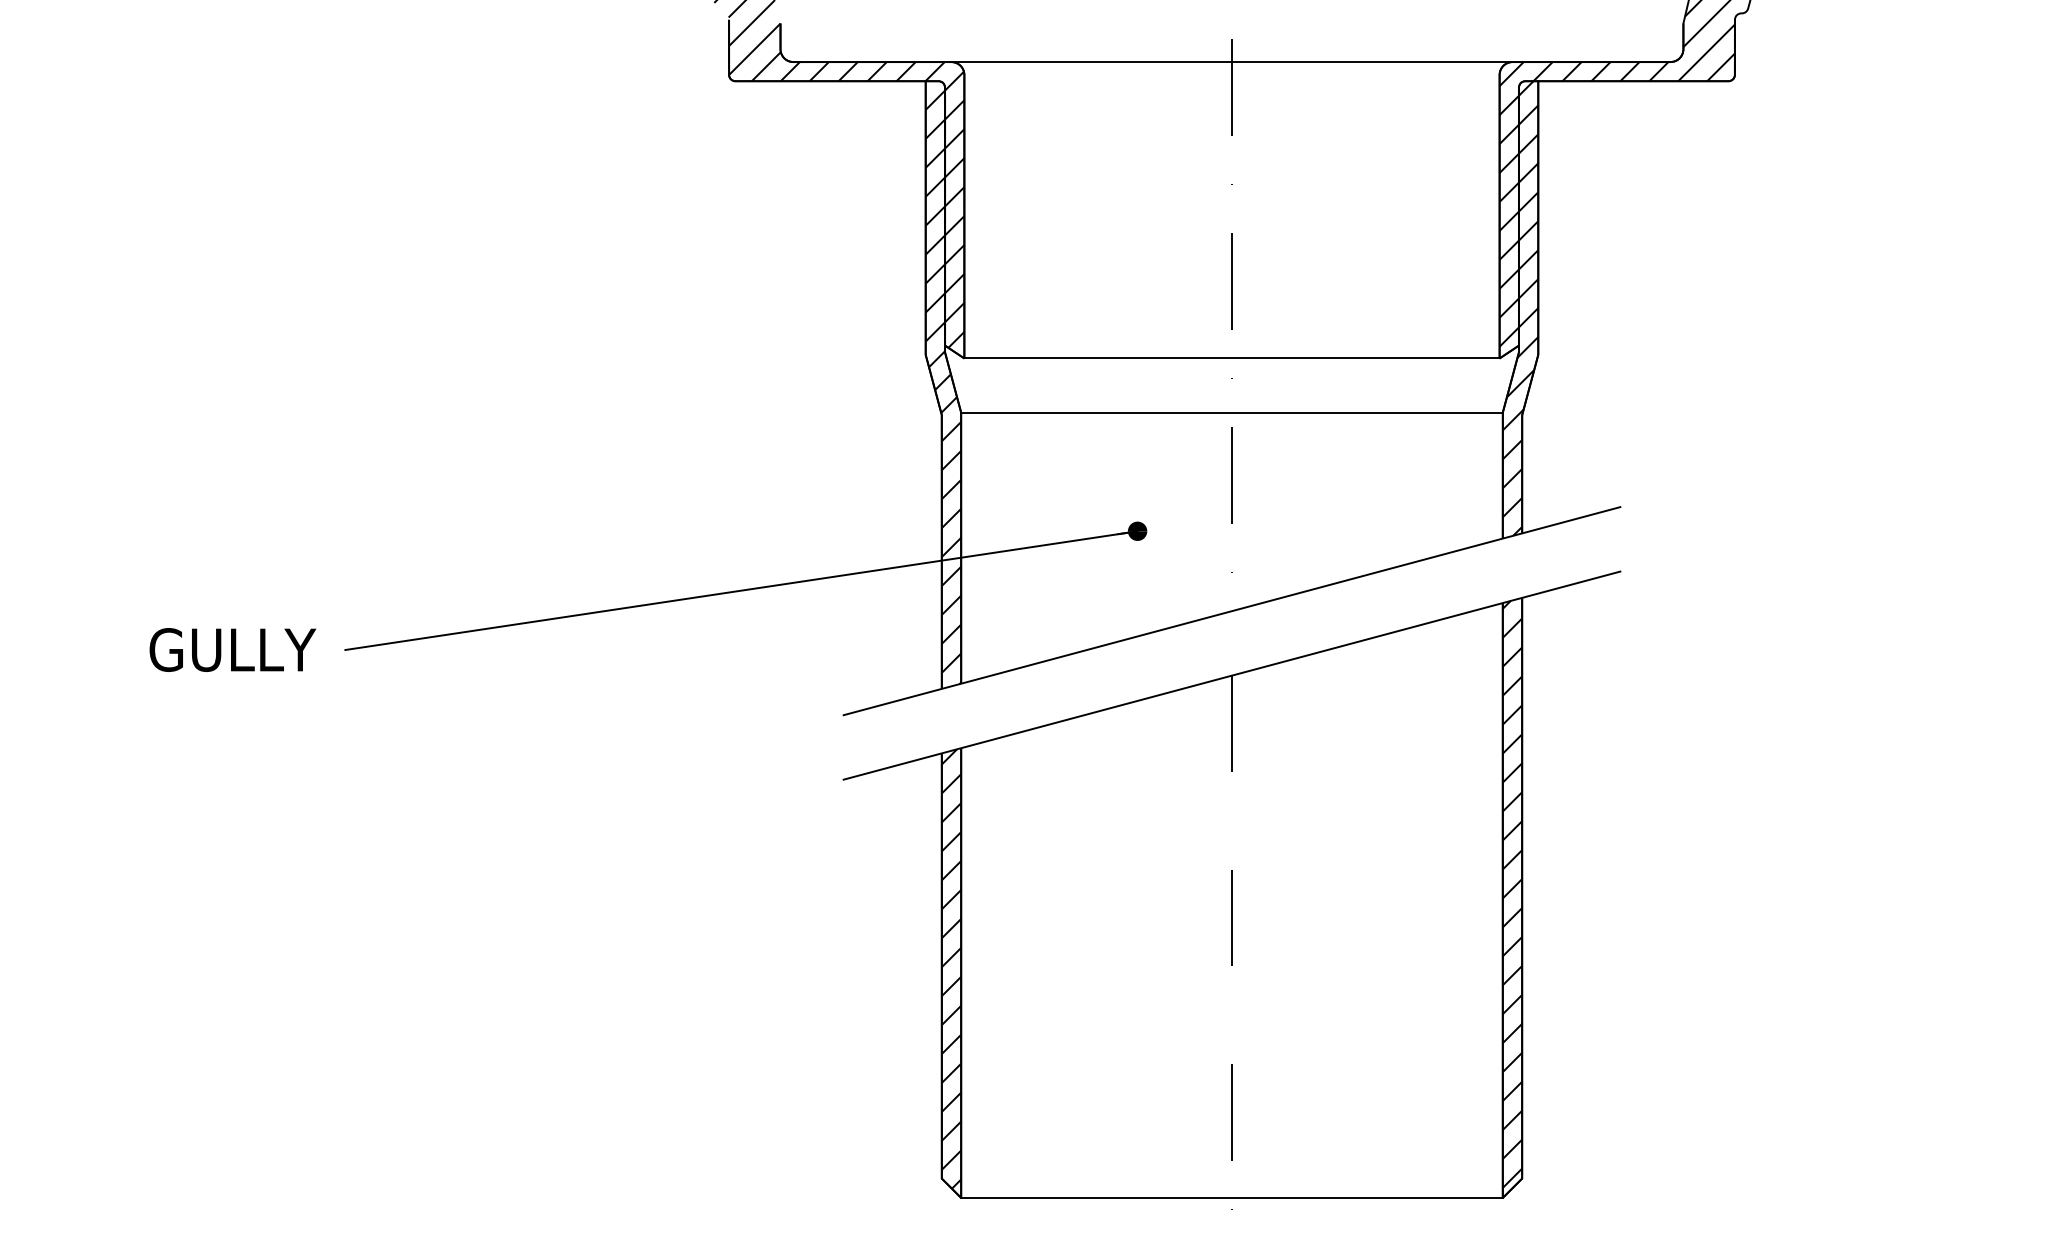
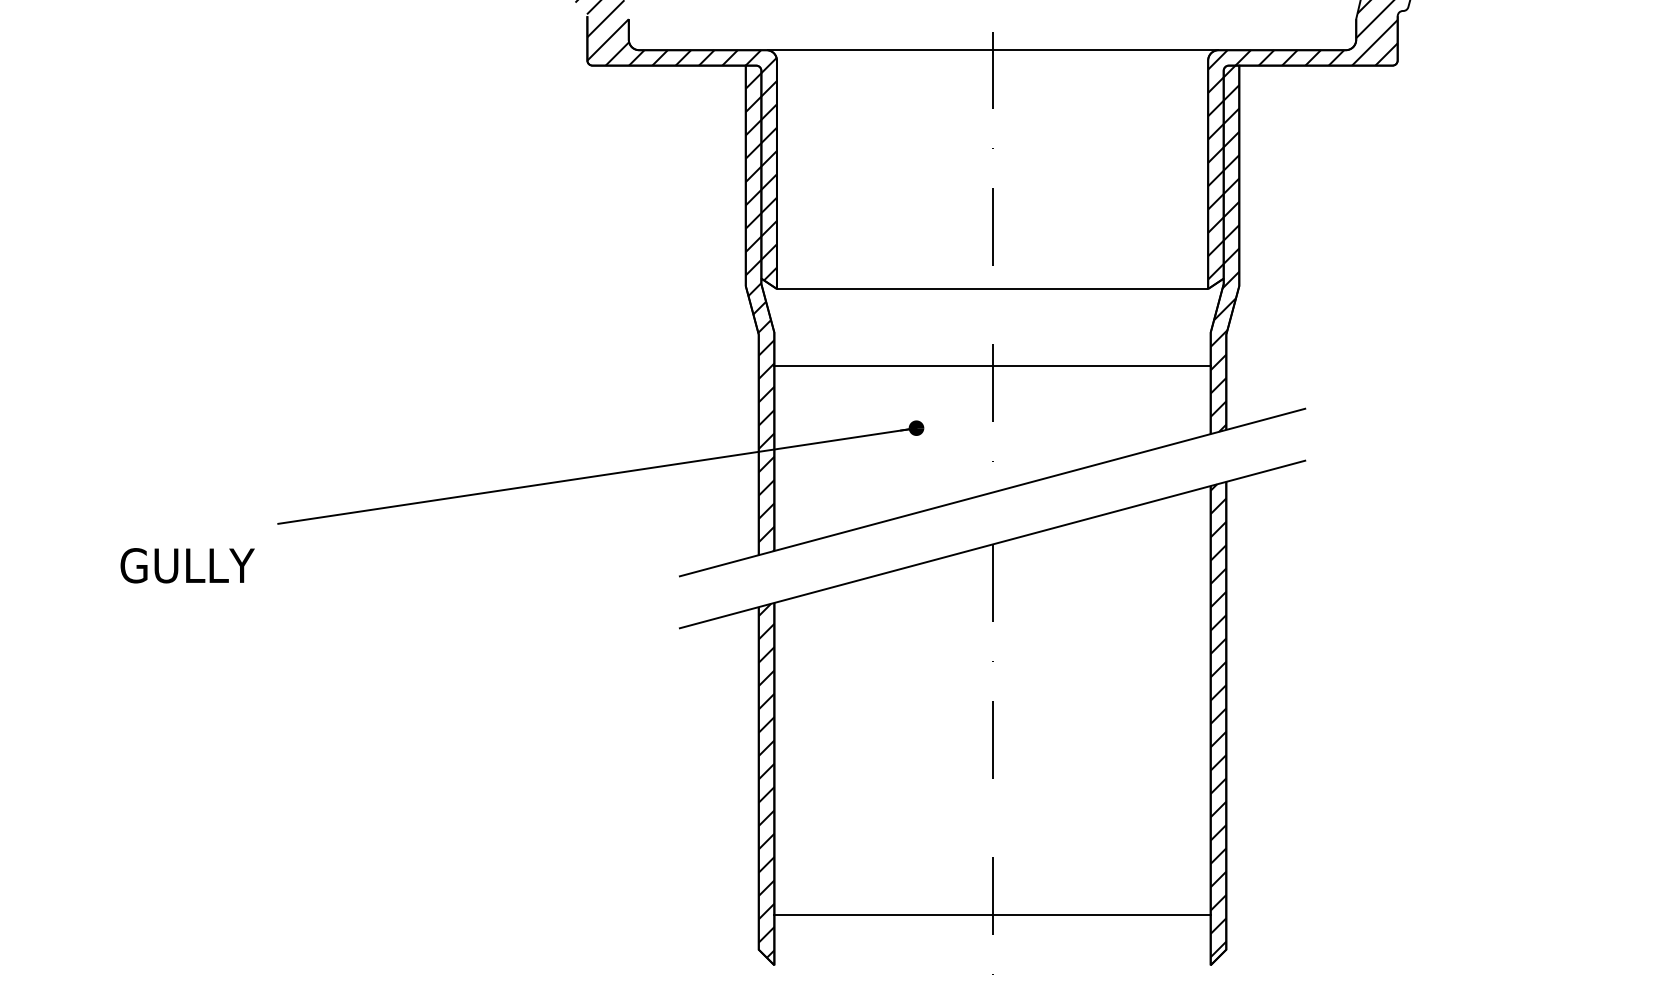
line: (1231, 412) -> (992, 366), moved
text: (232, 649) -> (187, 565), moved
line: (1231, 1197) -> (992, 914), moved

